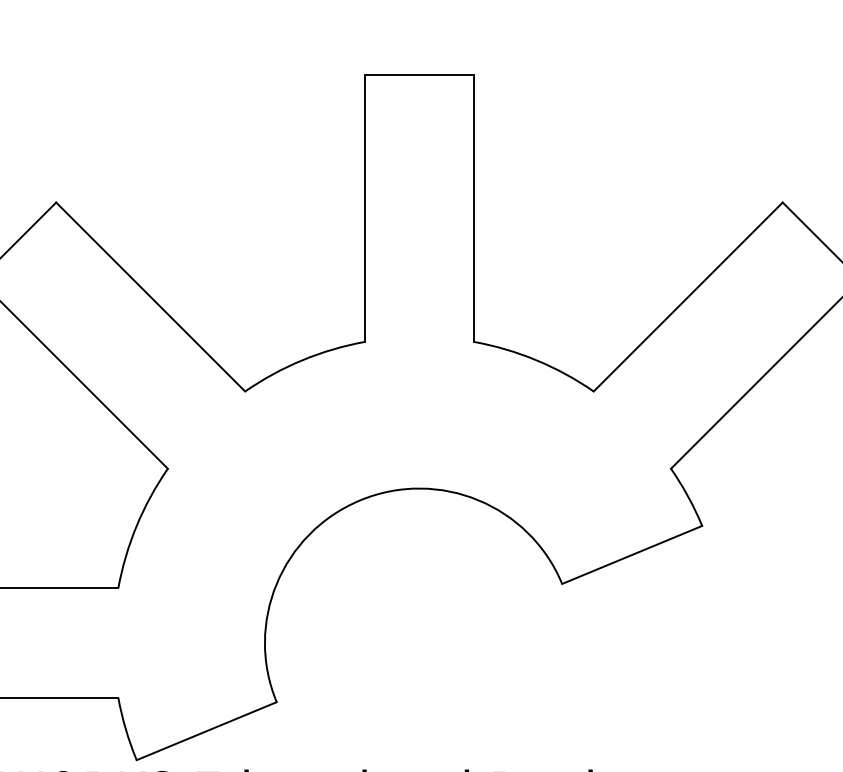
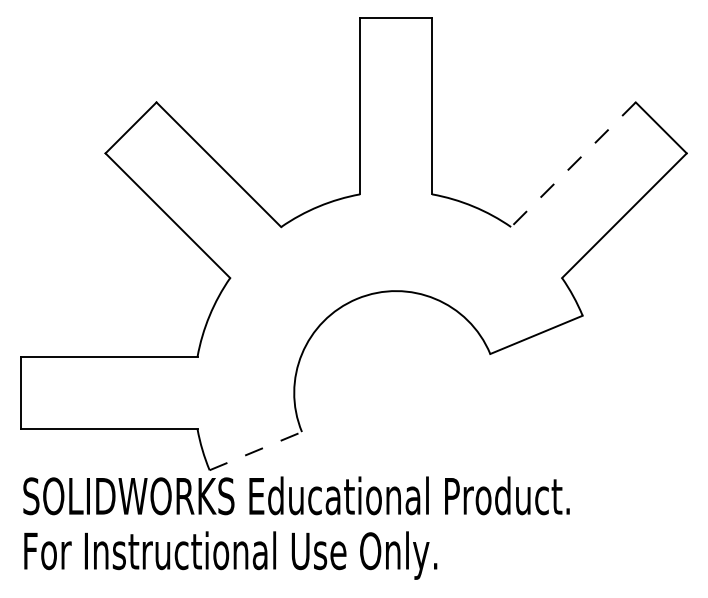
line: (688, 298) -> (573, 165), solid -> dashed
line: (206, 731) -> (255, 451), solid -> dashed

